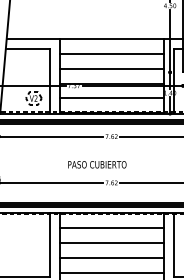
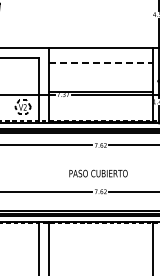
line: (111, 53) -> (100, 62), solid -> dashed
line: (111, 68) -> (100, 77), removed
line: (111, 98) -> (100, 107), removed
text: (97, 164) -> (98, 173), moved
line: (111, 228) -> (100, 237), removed
line: (111, 243) -> (100, 252), removed
line: (111, 258) -> (100, 267), removed

